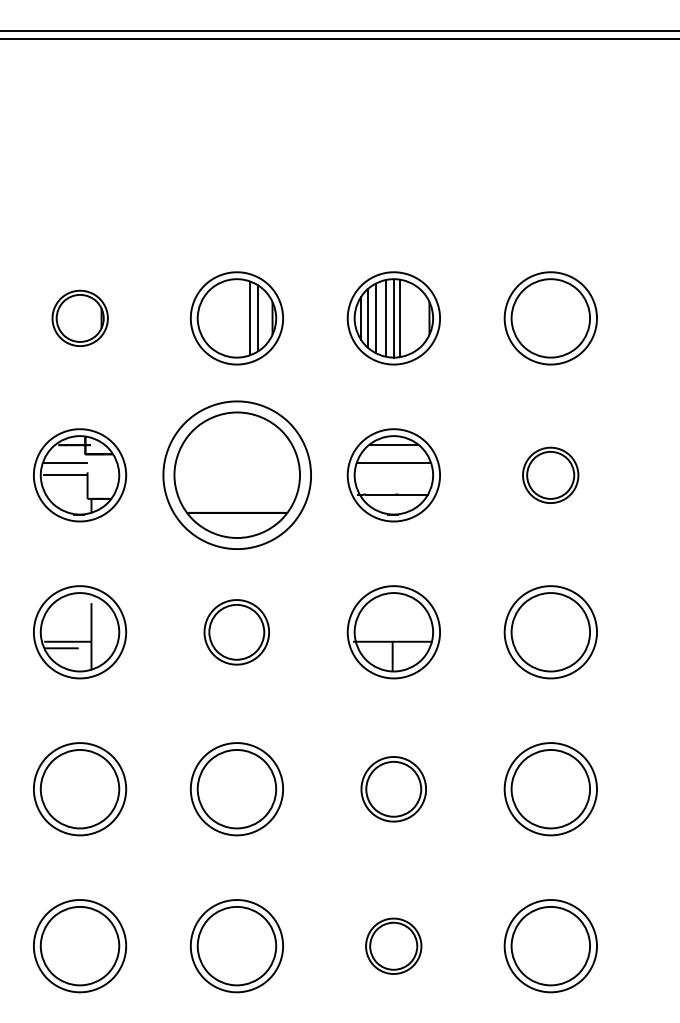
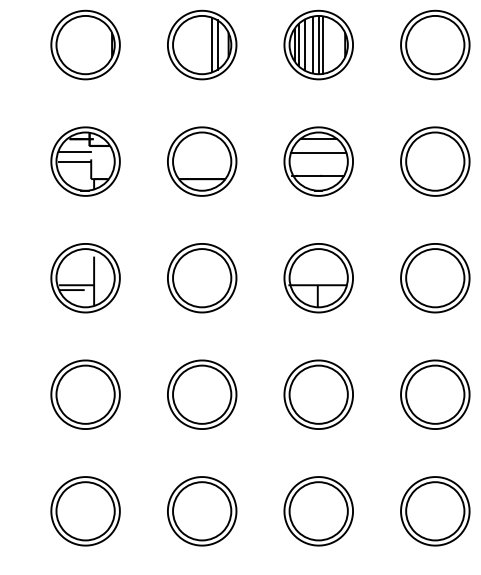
part: (80, 318) -> (85, 45), size x1.67
part: (236, 475) -> (201, 161), size x0.62
part: (550, 475) -> (435, 161), size x1.67
part: (236, 632) -> (201, 278), size x1.43
part: (393, 789) -> (318, 394), size x1.43
part: (393, 946) -> (318, 511), size x1.67

